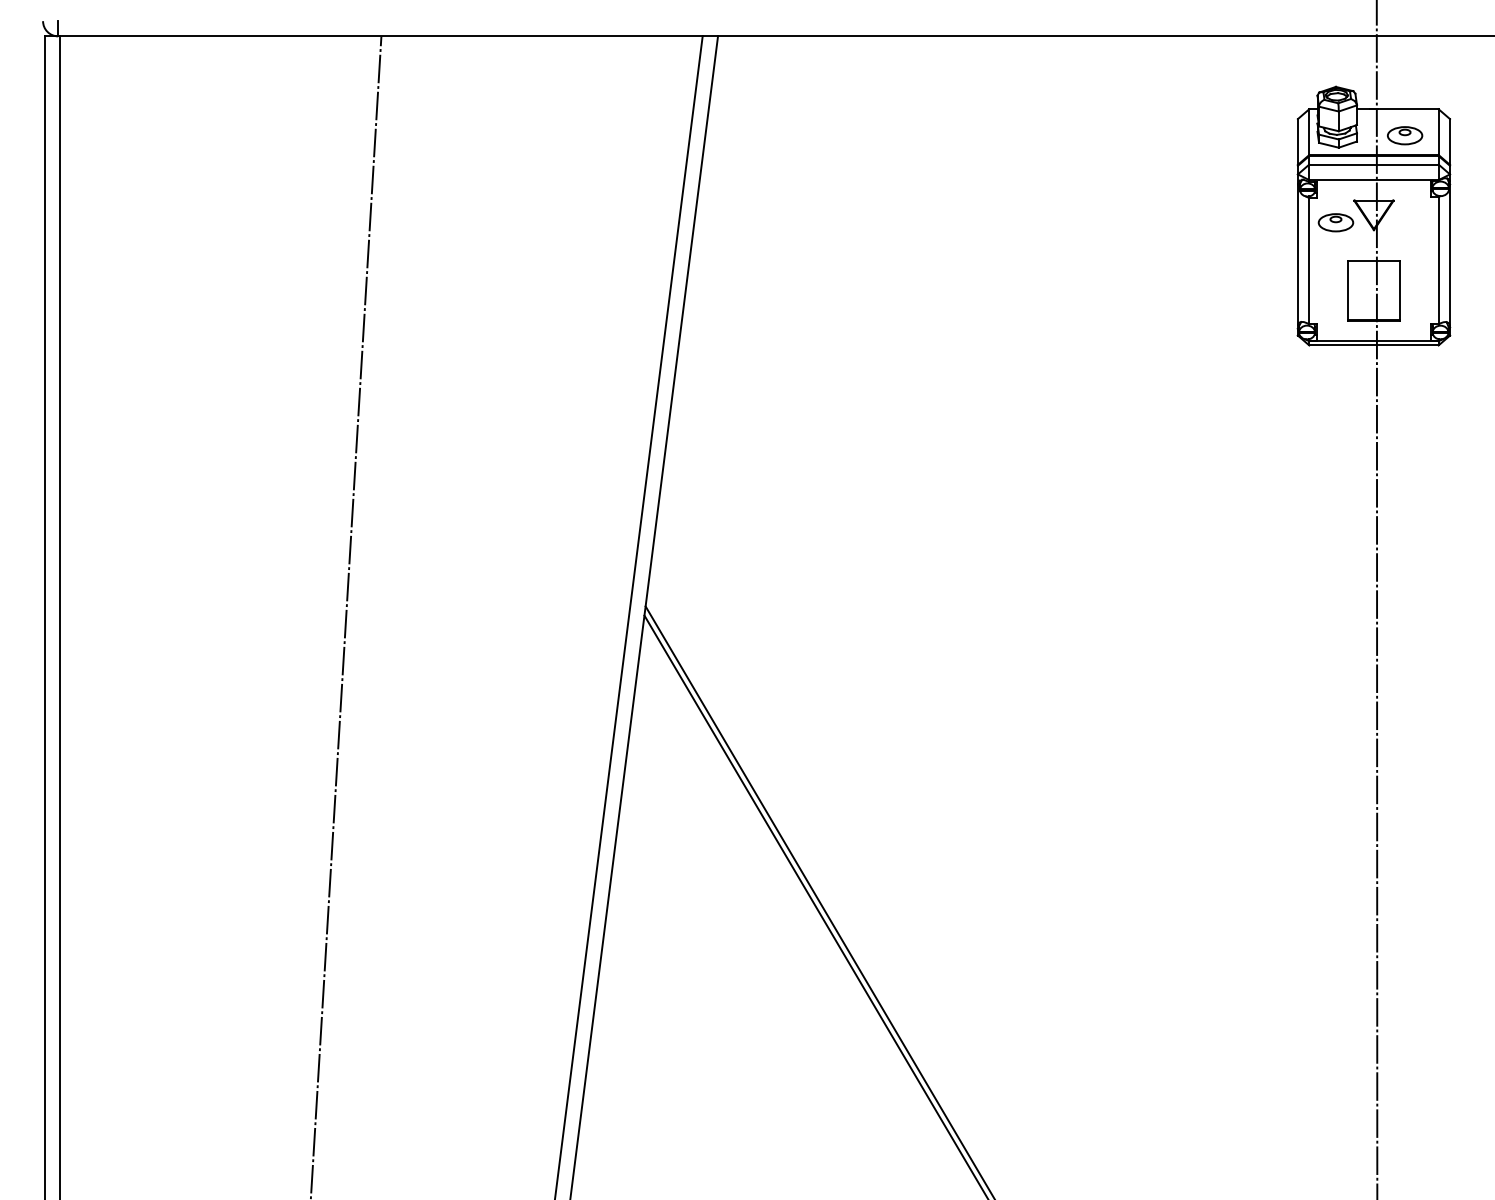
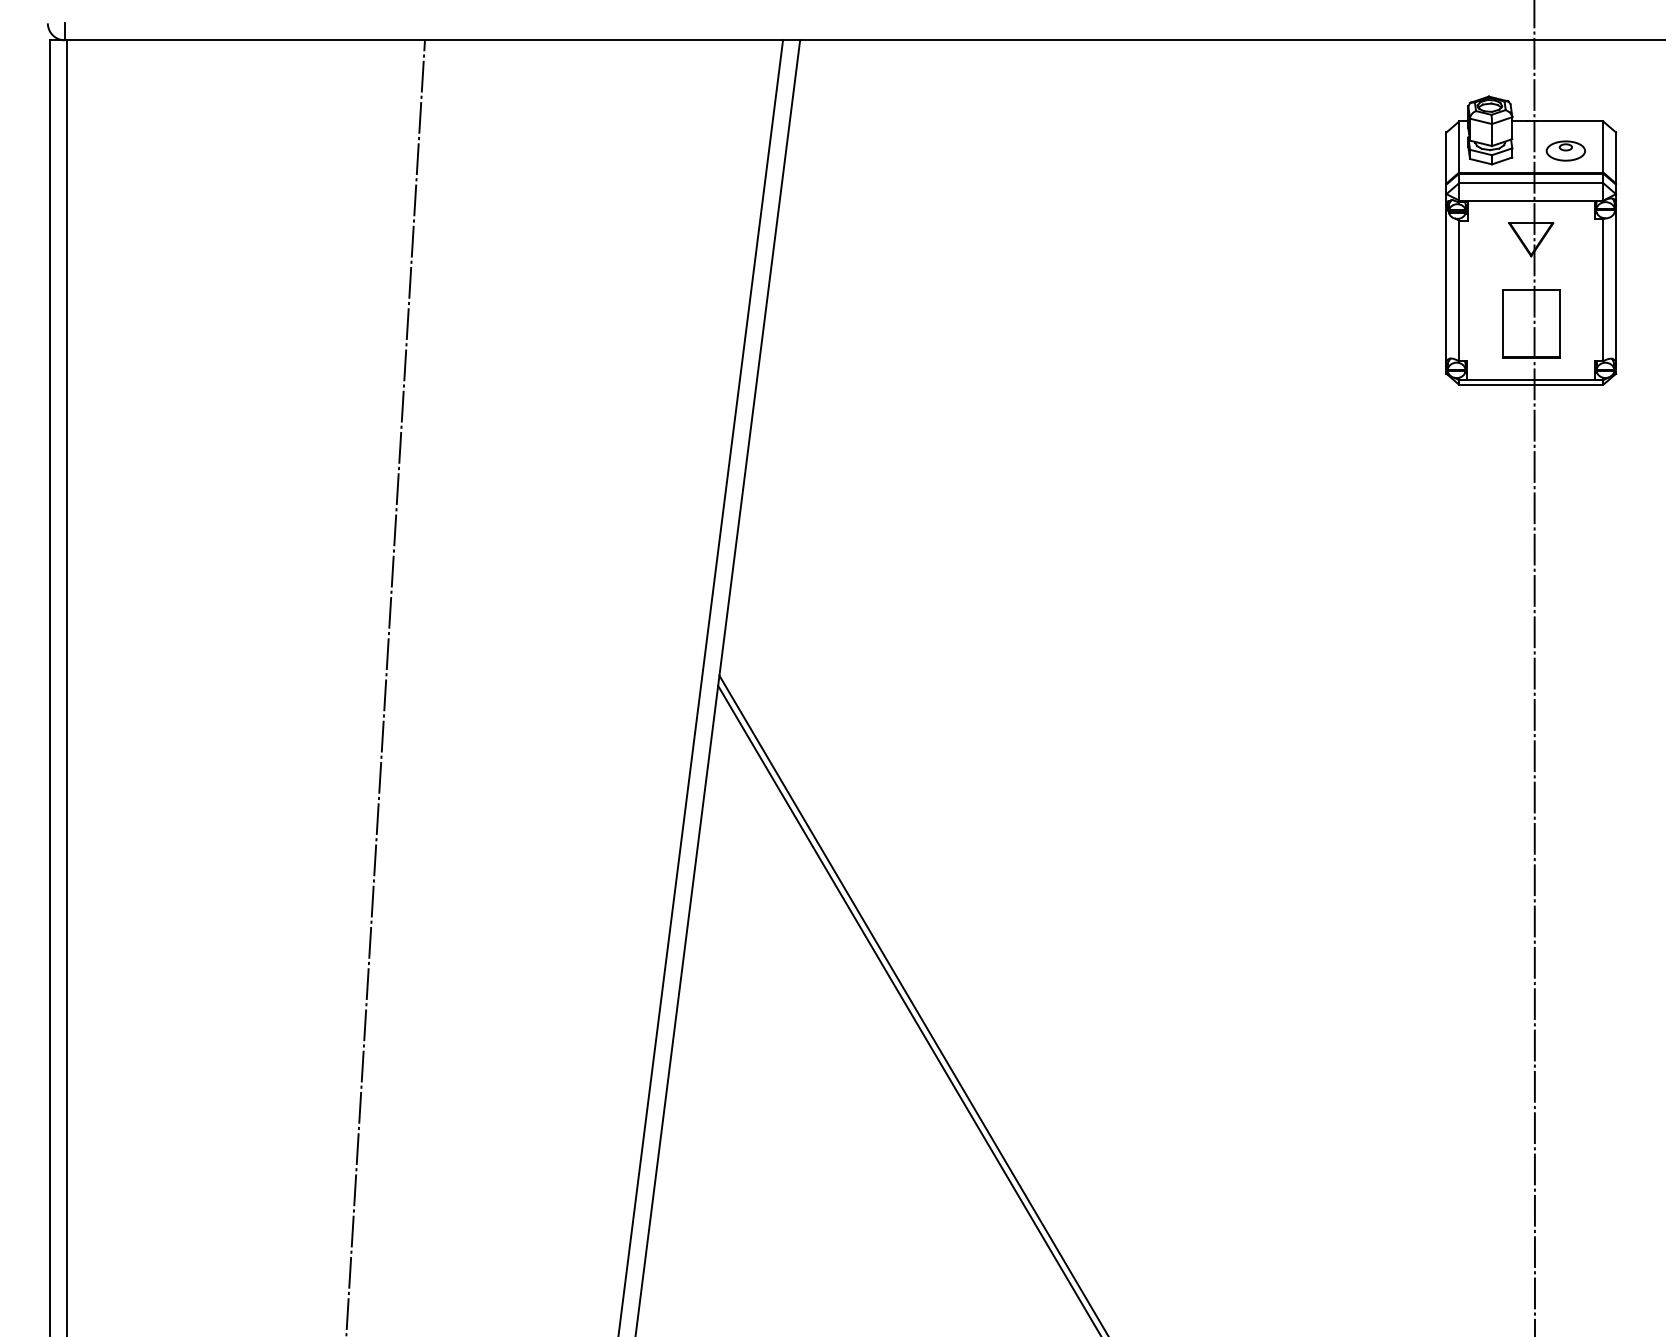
part: (1335, 222) -> (1488, 247), removed

